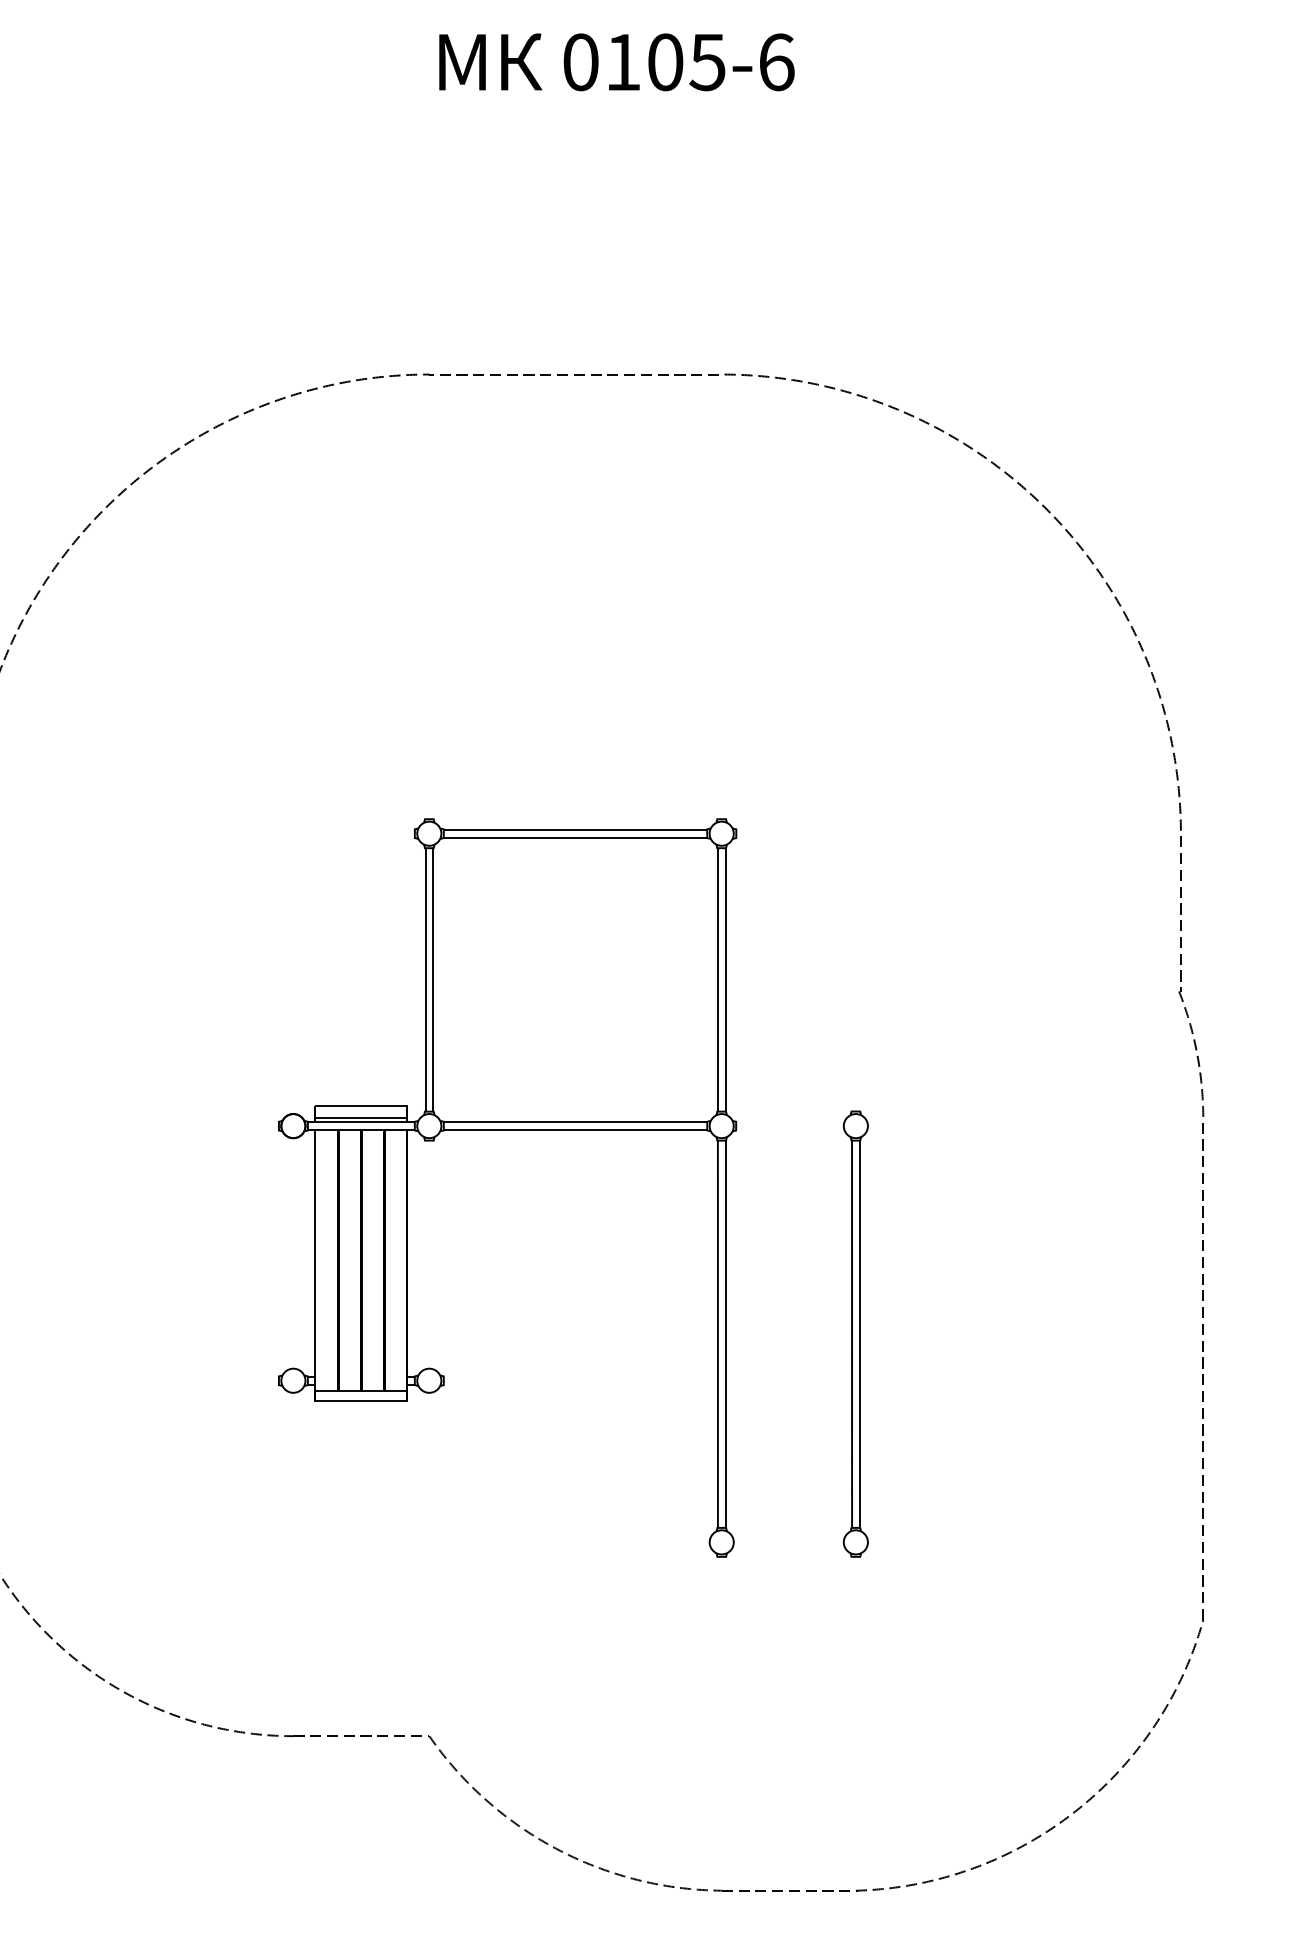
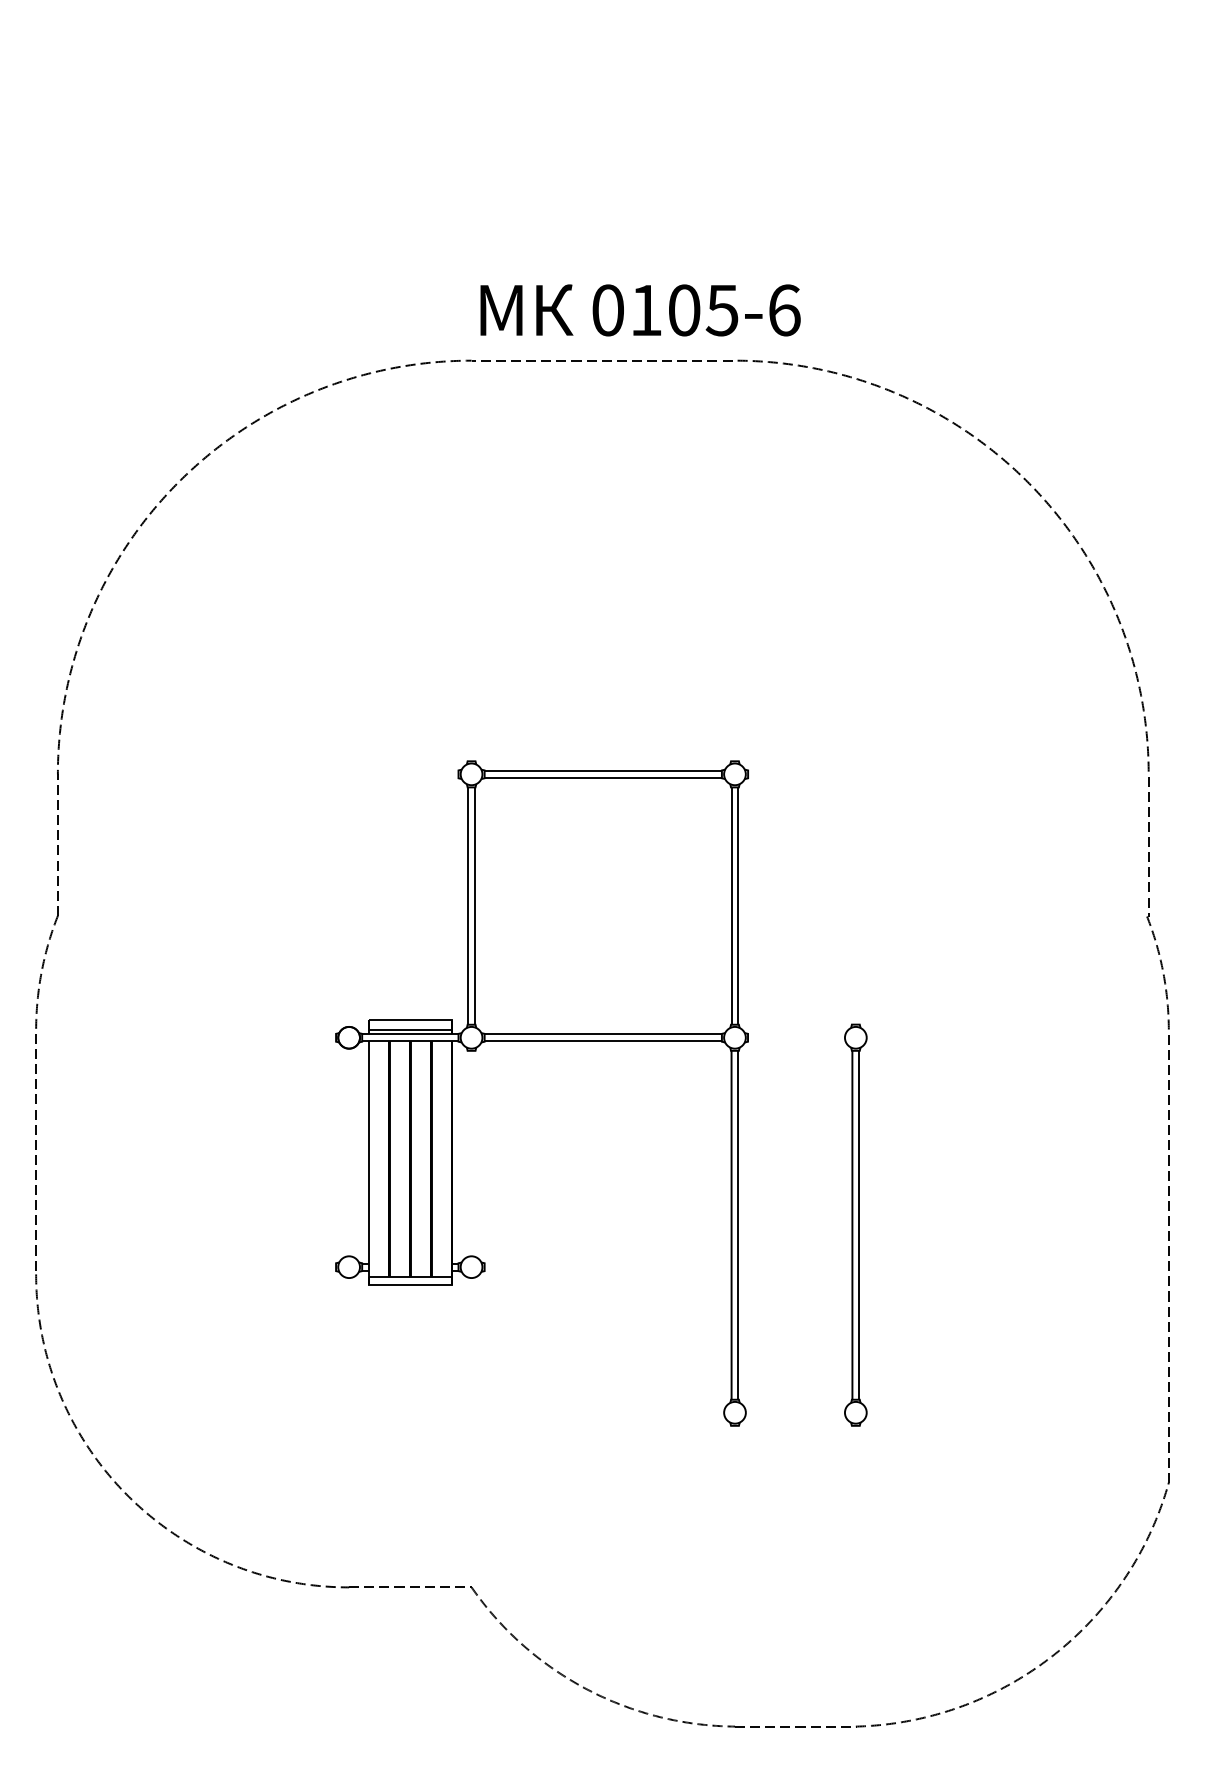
text: (616, 62) -> (640, 310), moved

